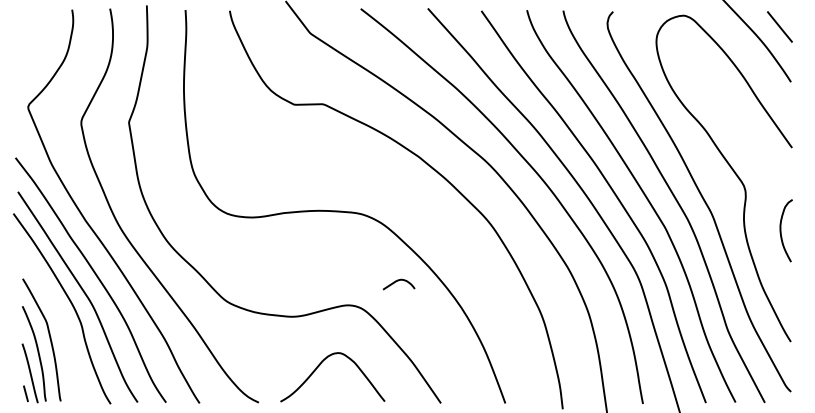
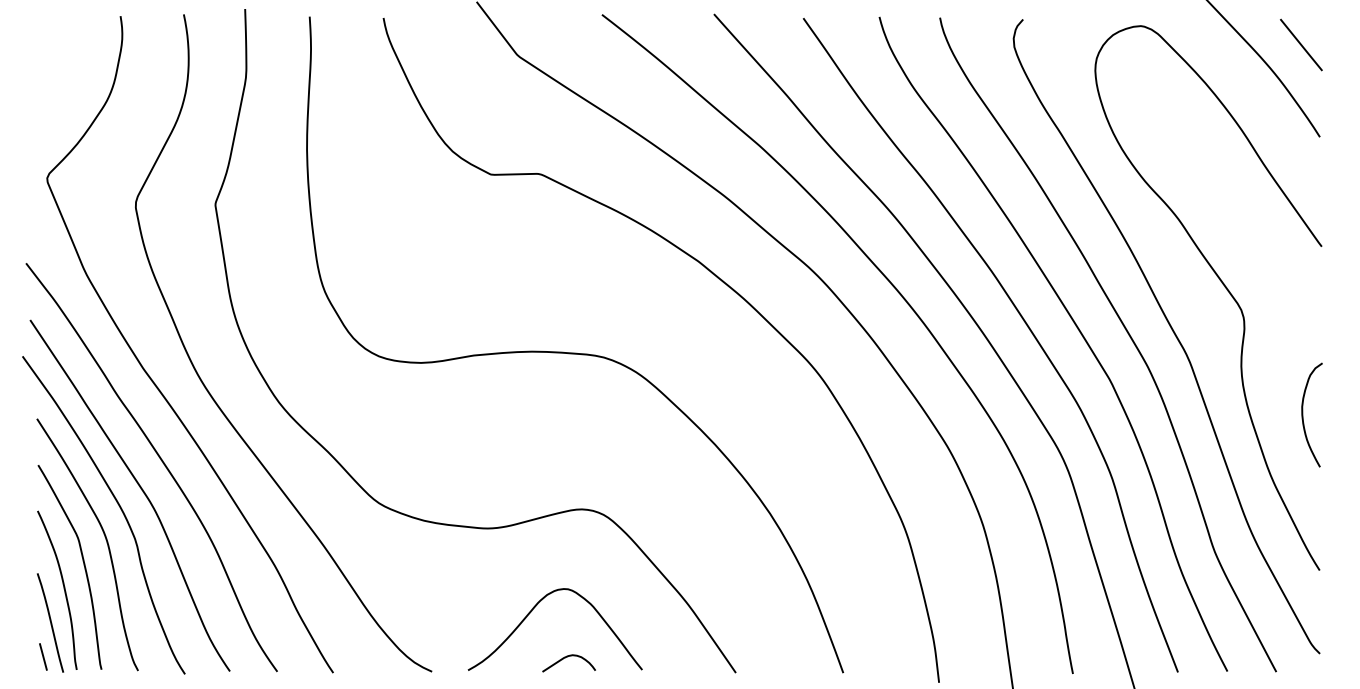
curve: (781, 230) -> (1303, 414), moved
curve: (396, 282) -> (564, 659), moved
curve: (62, 323) -> (104, 539), added

